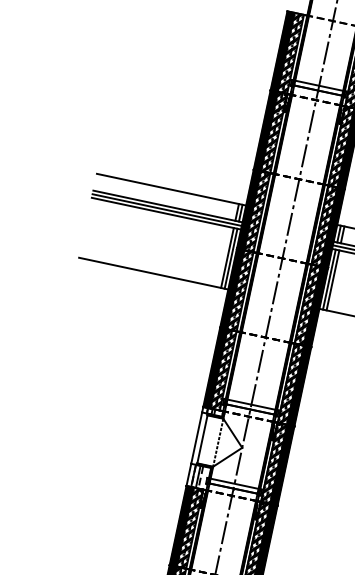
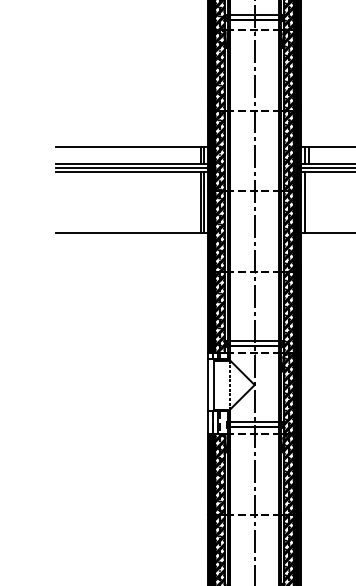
line: (332, 280) -> (308, 202), removed

